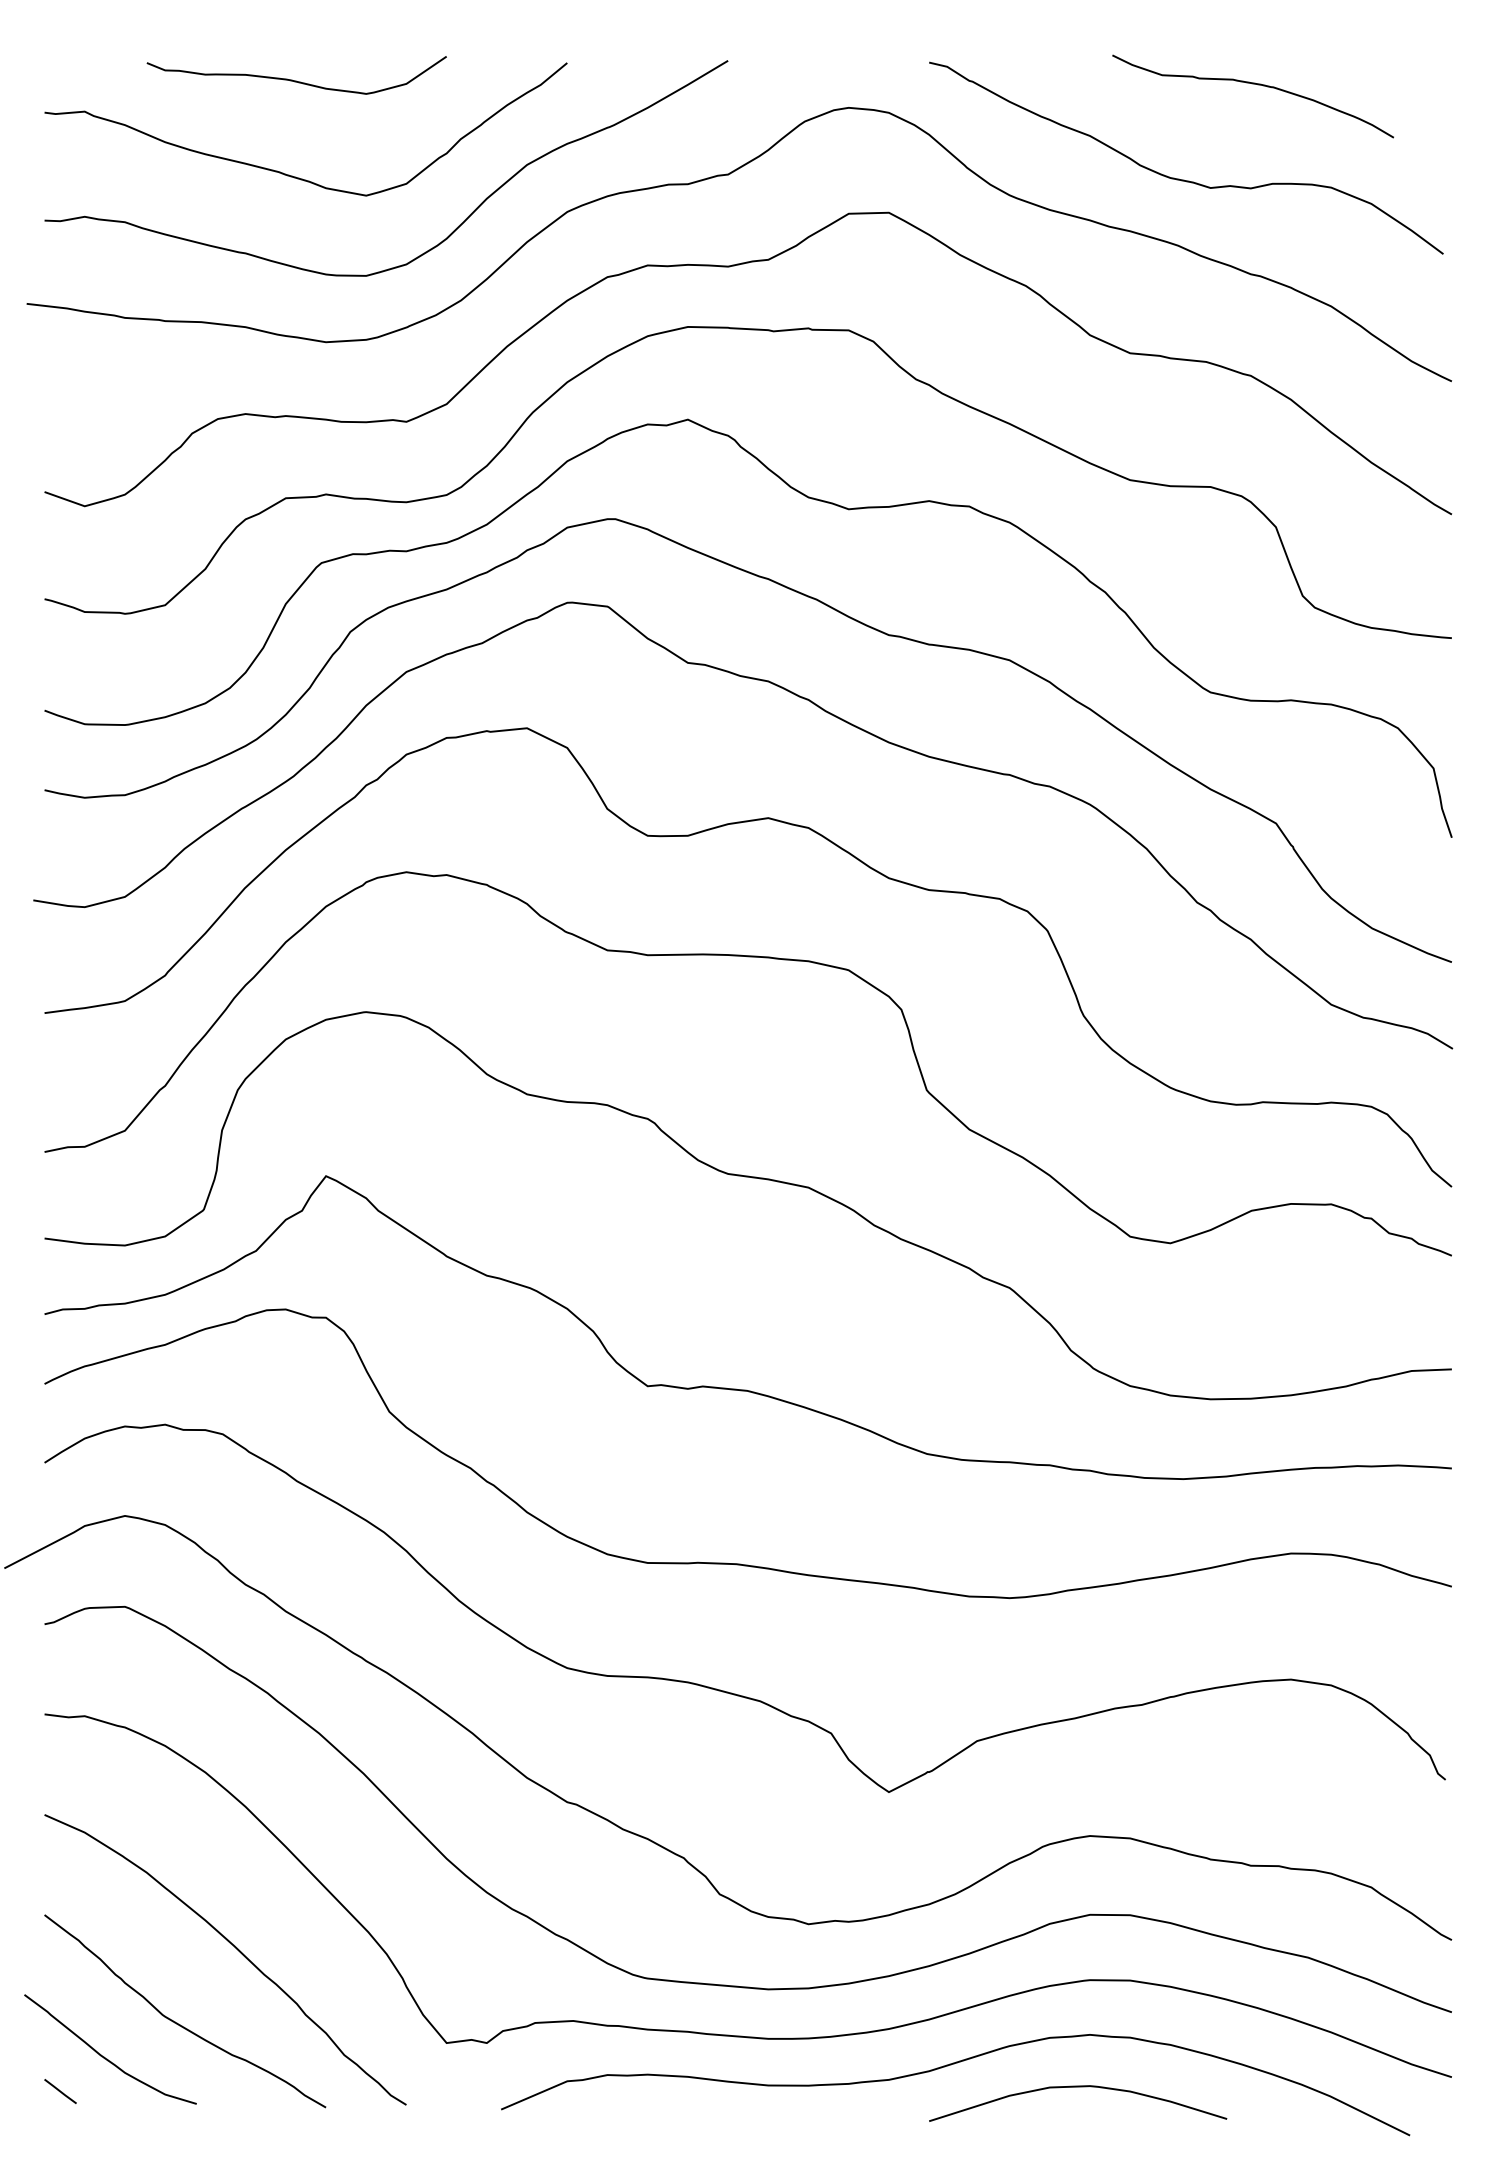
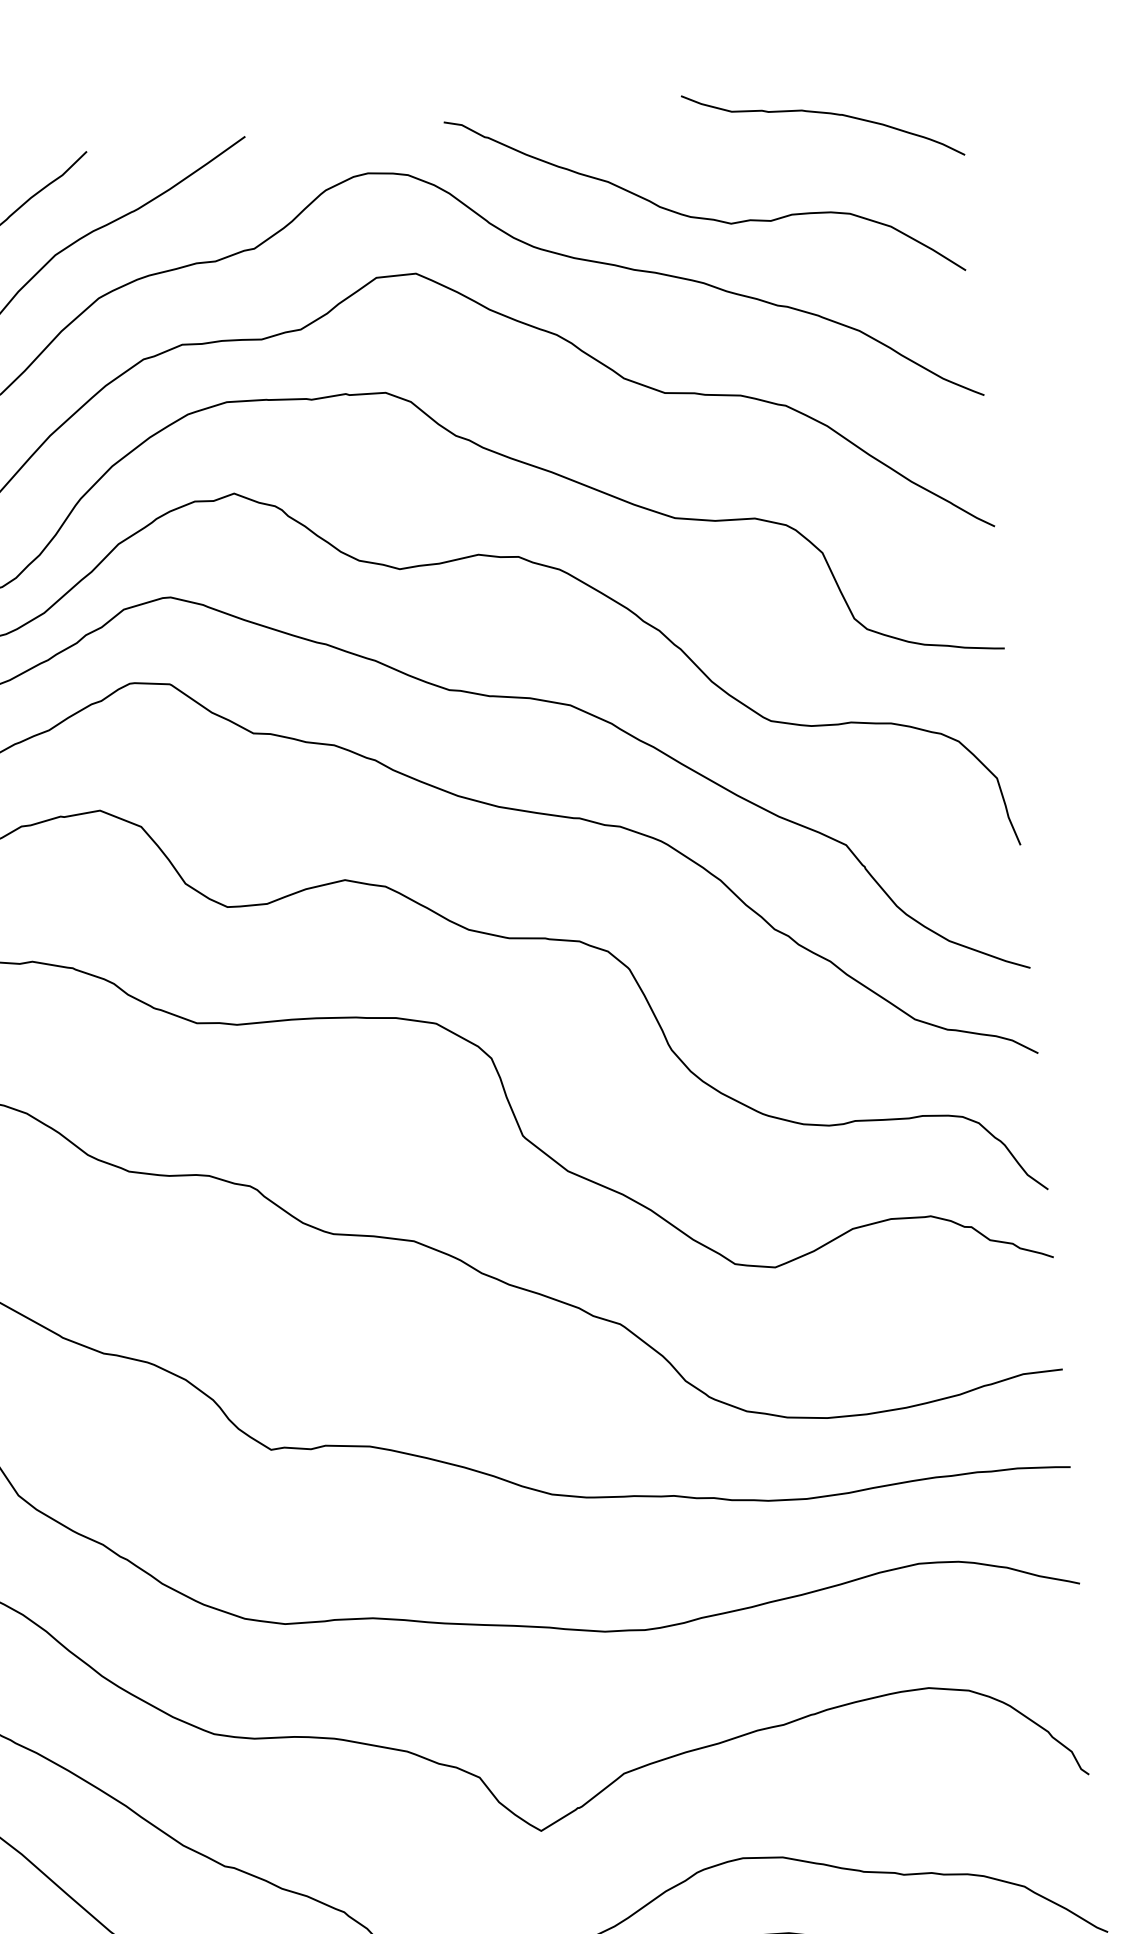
curve: (1252, 84) -> (821, 113), moved

